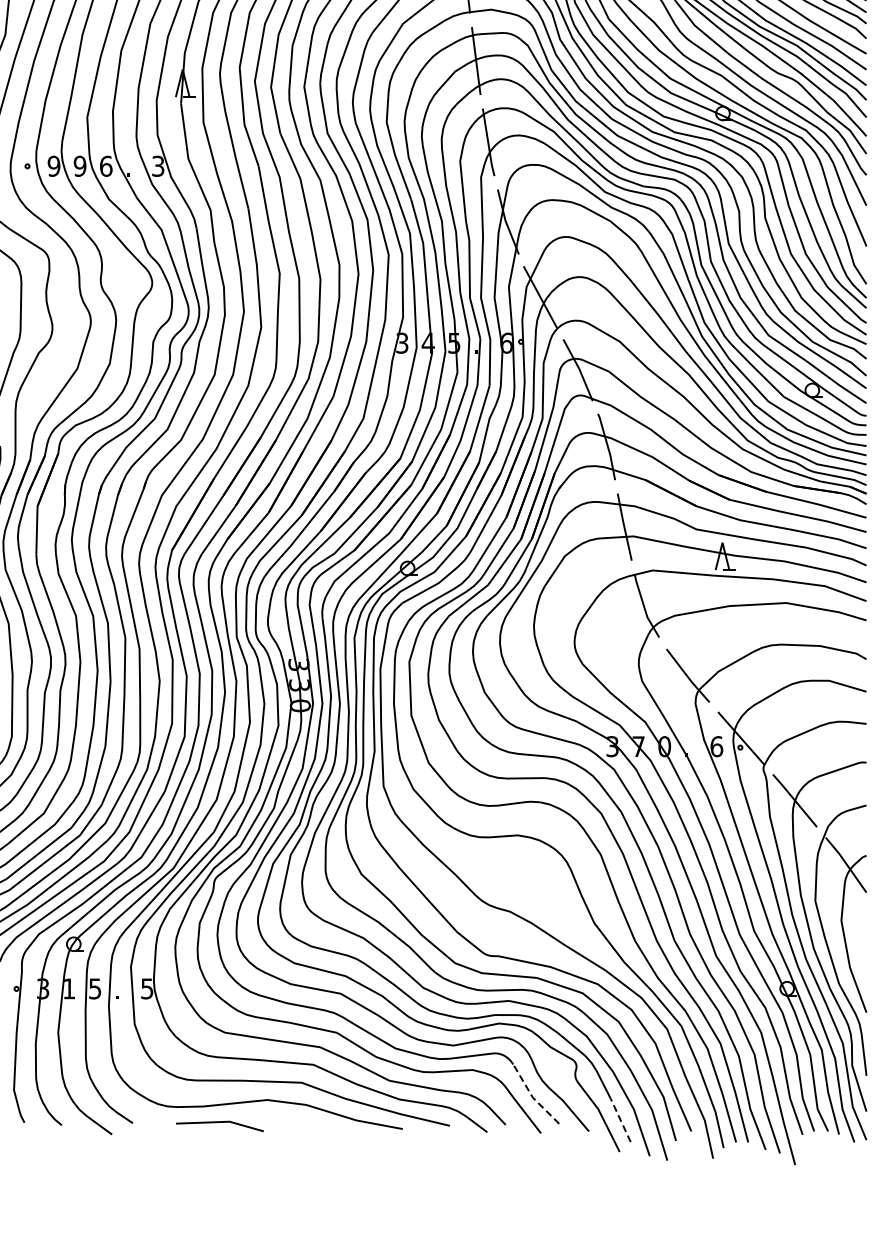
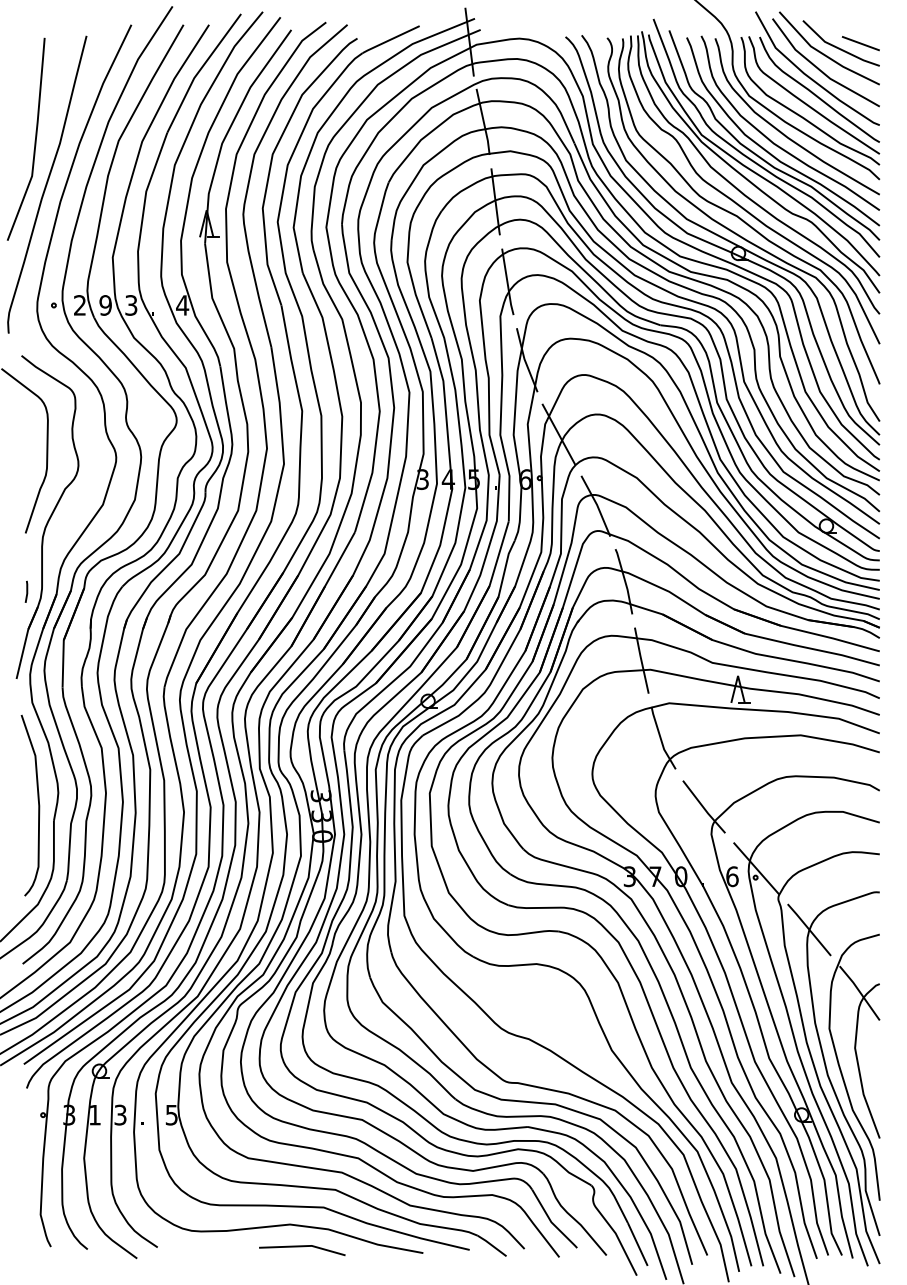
text: (53, 166) -> (79, 305), 9 -> 2
text: (106, 166) -> (131, 305), 6 -> 3
text: (158, 166) -> (182, 305), 3 -> 4
text: (95, 988) -> (120, 1114), 5 -> 3
line: (533, 1097) -> (551, 1222), dashed -> solid
line: (620, 1120) -> (637, 1244), dashed -> solid
line: (220, 1123) -> (302, 1247), moved

